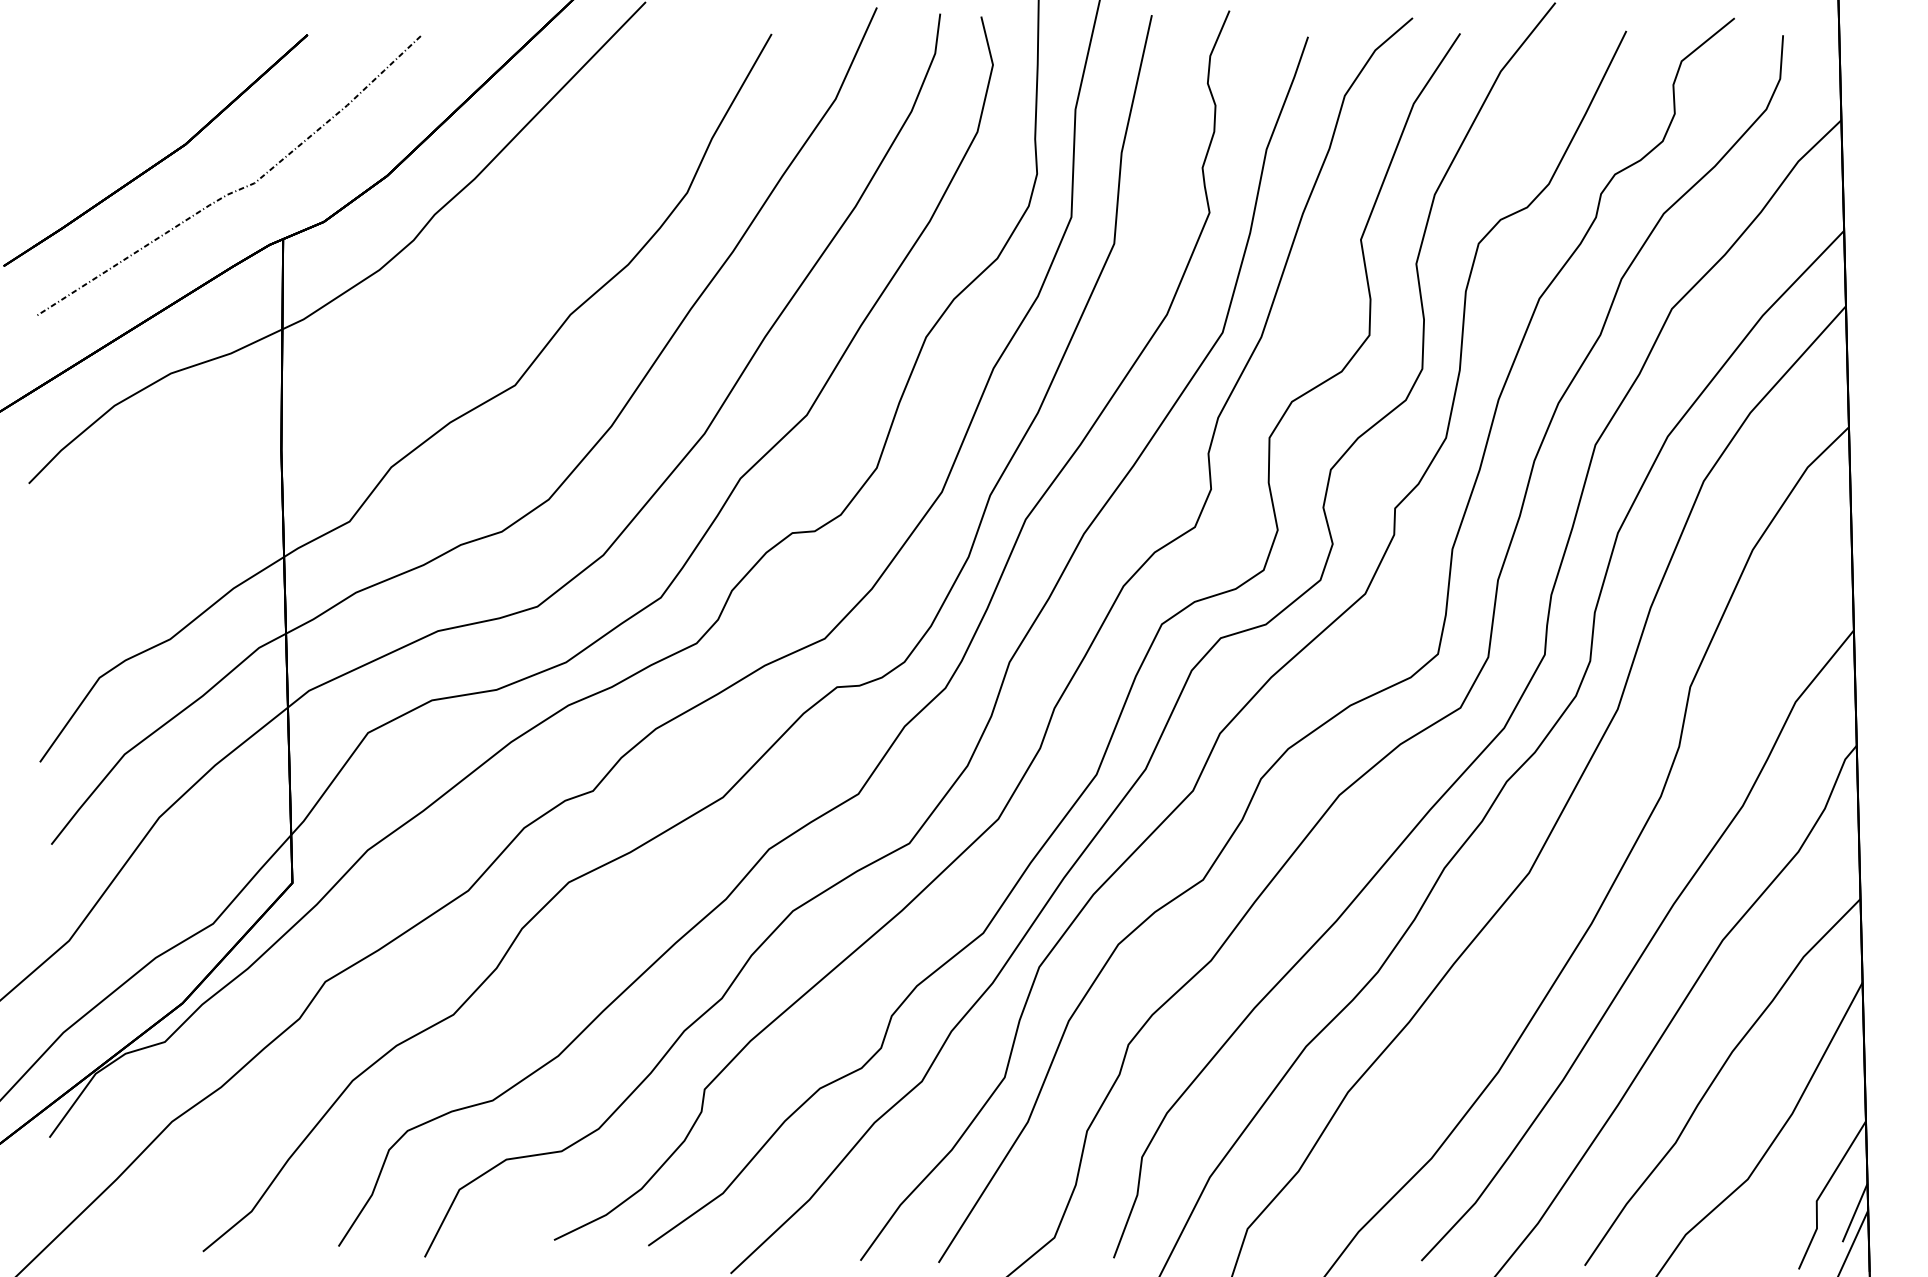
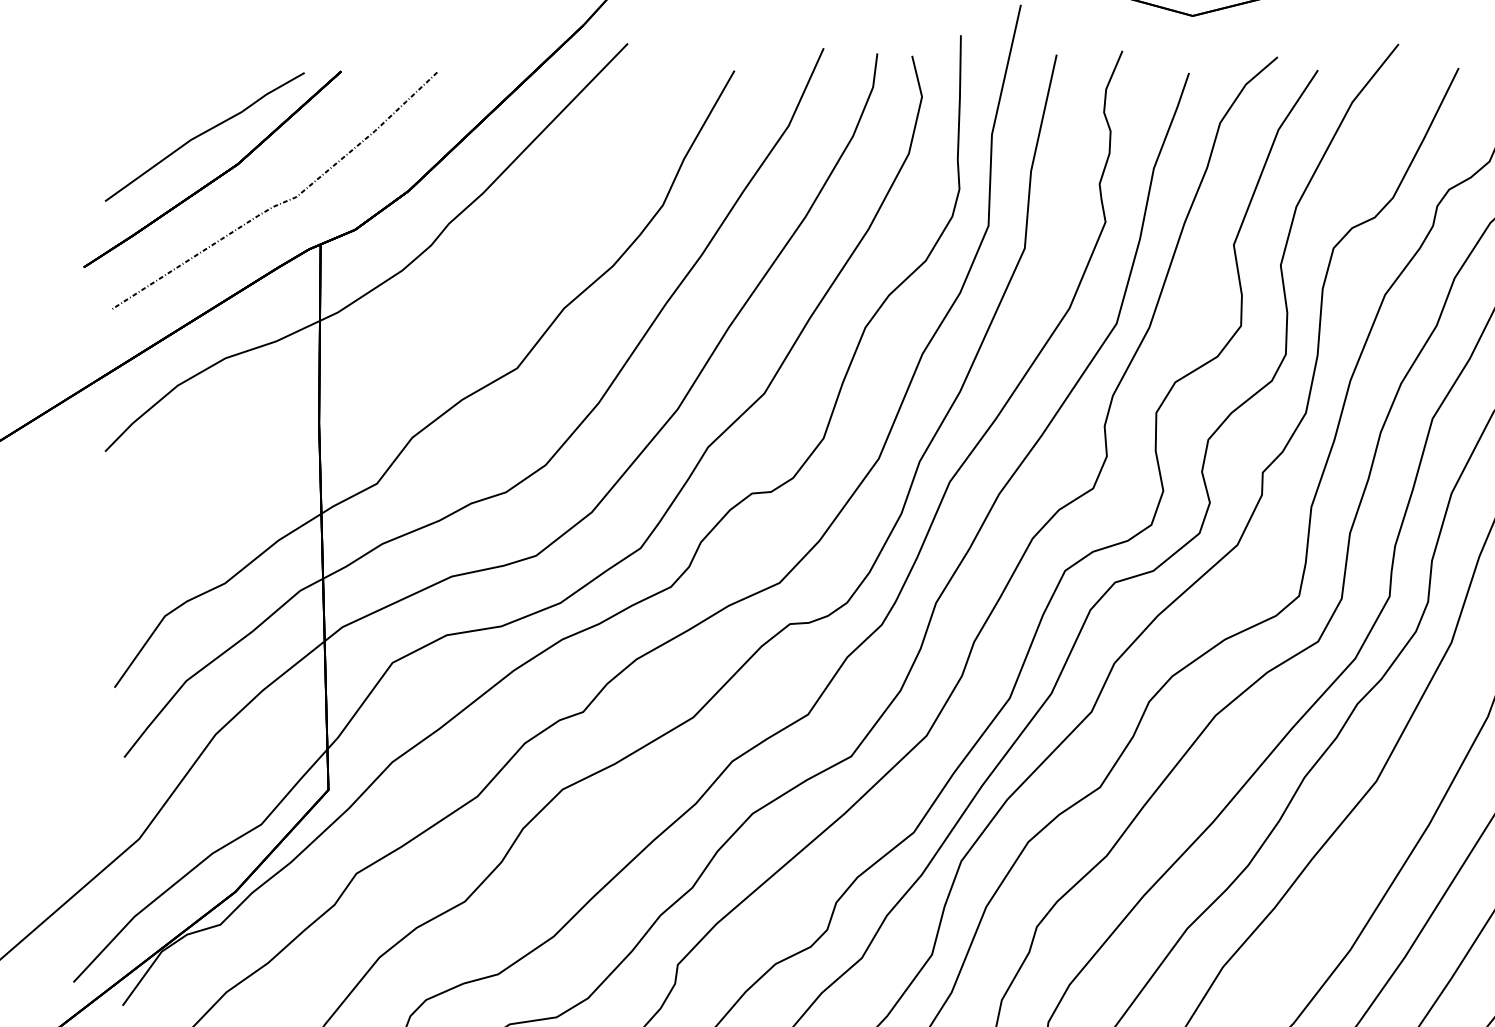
line: (145, 108) -> (203, 133), added

